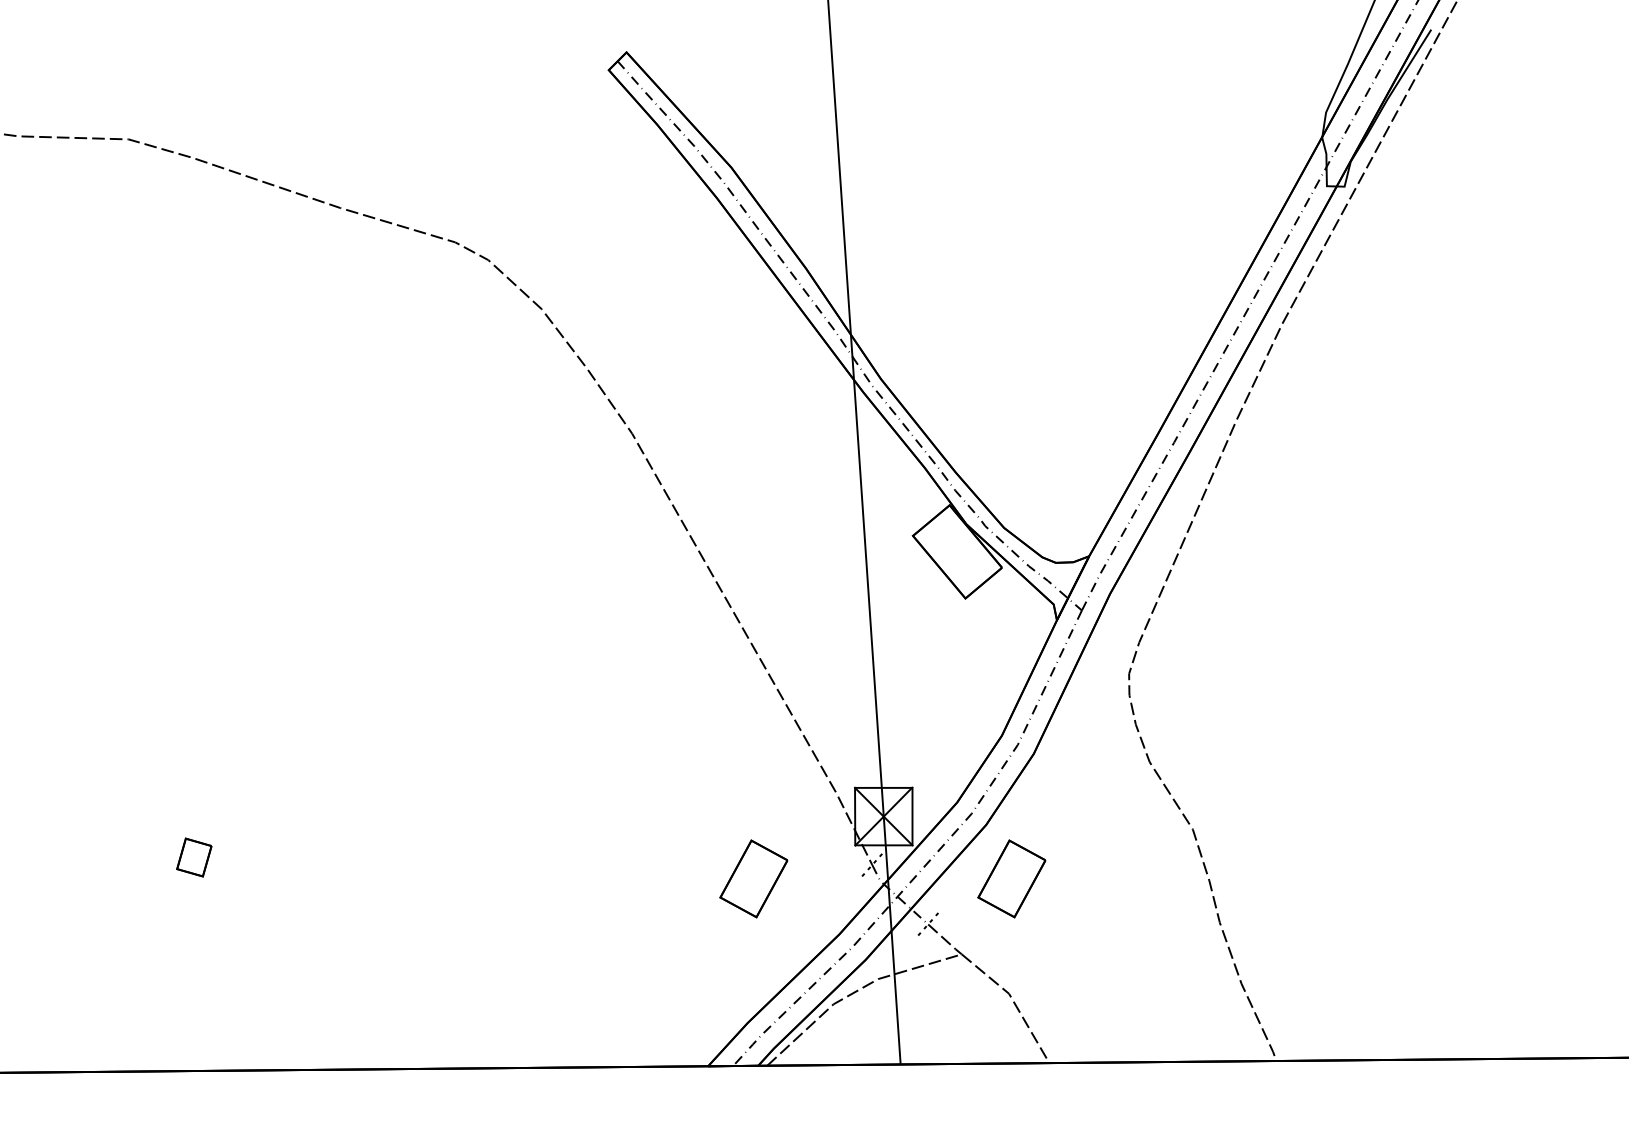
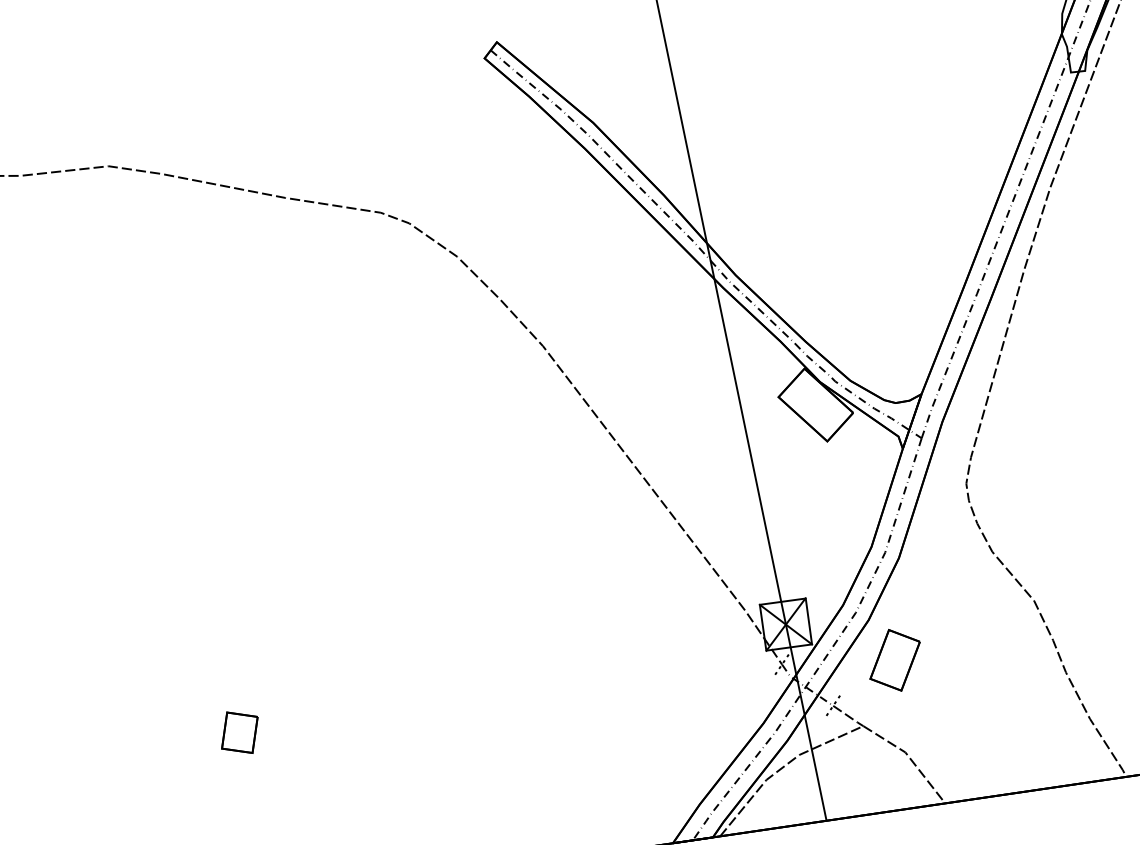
part: (193, 857) -> (239, 732), size x1.43
part: (753, 878) -> (688, 688), removed

